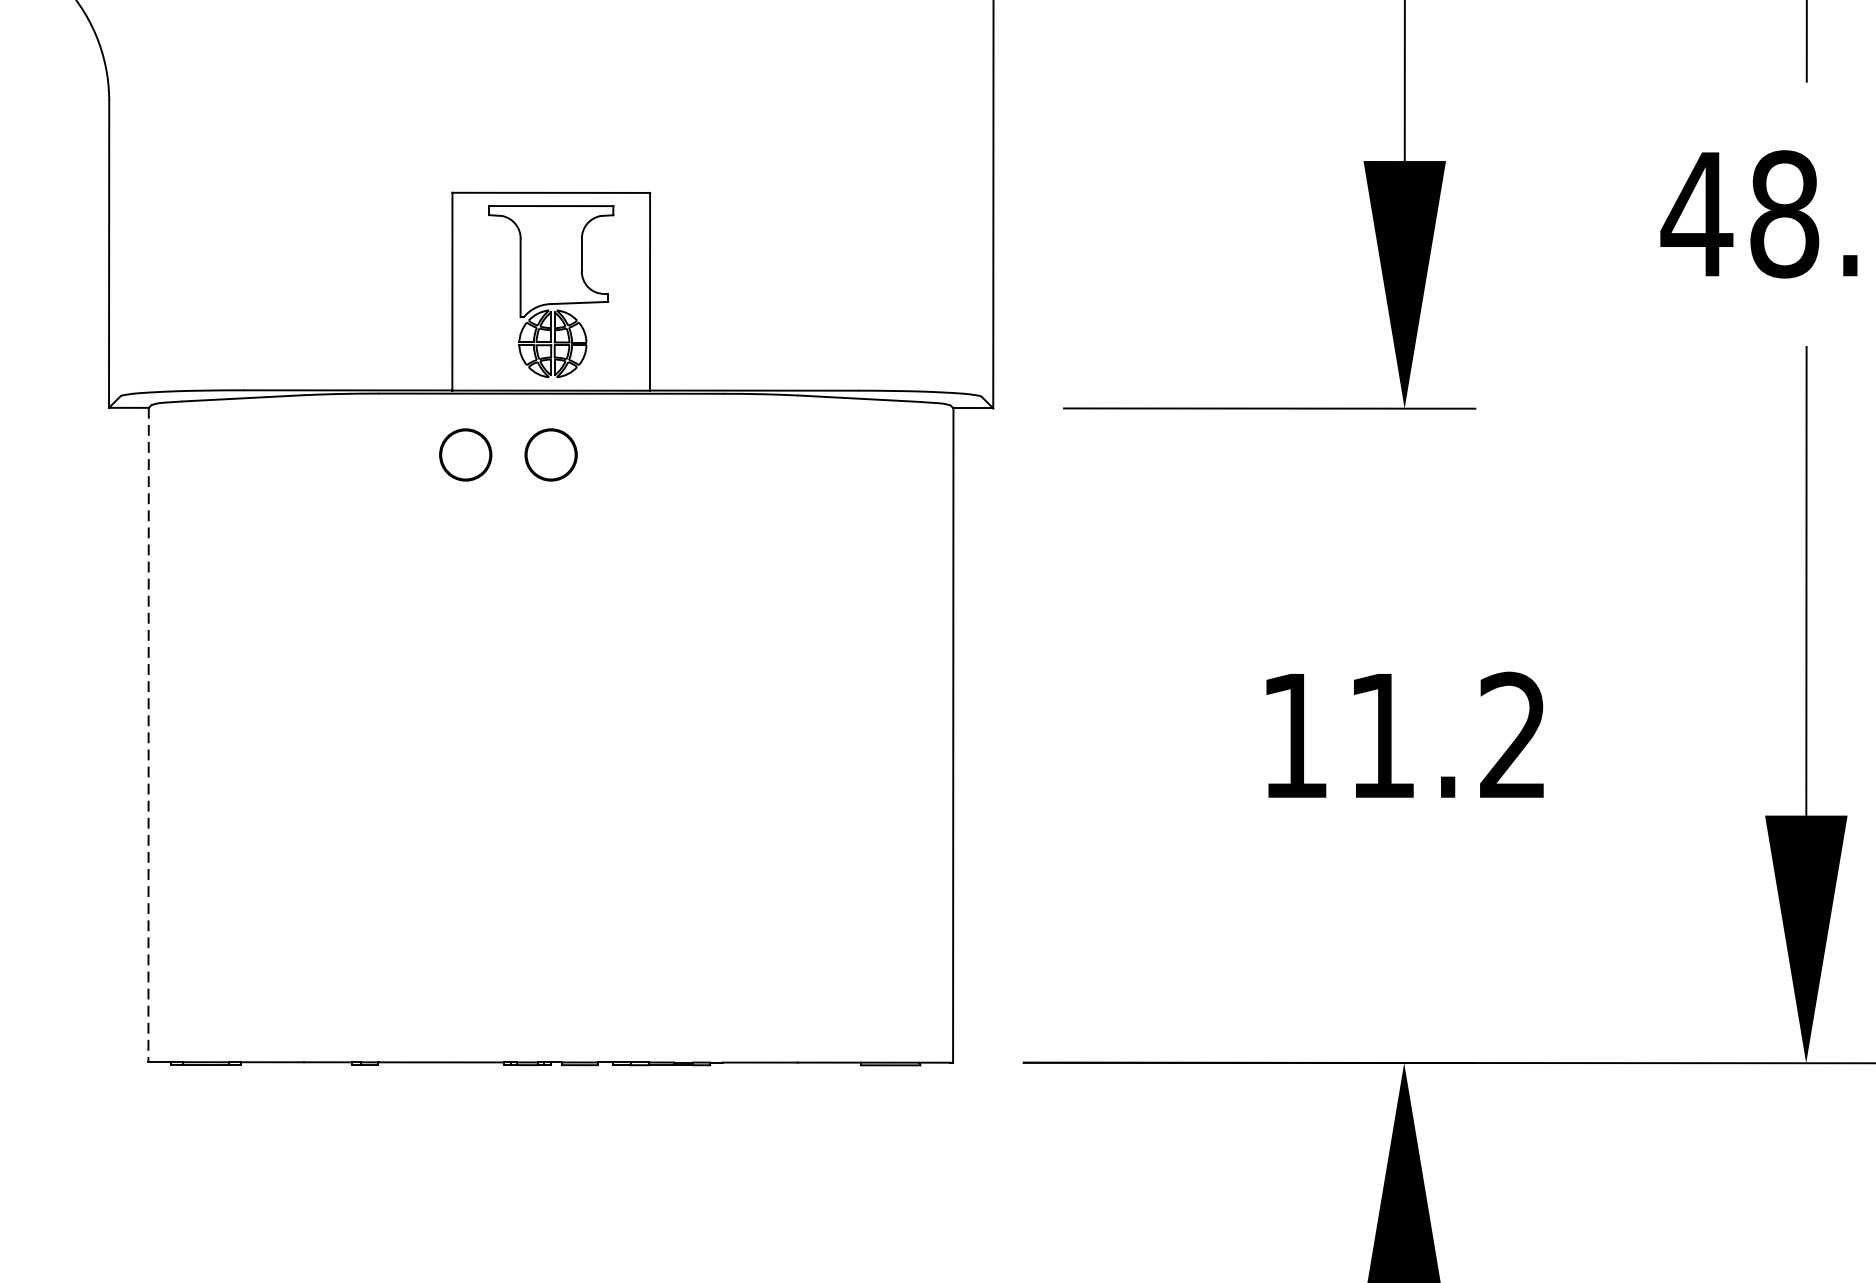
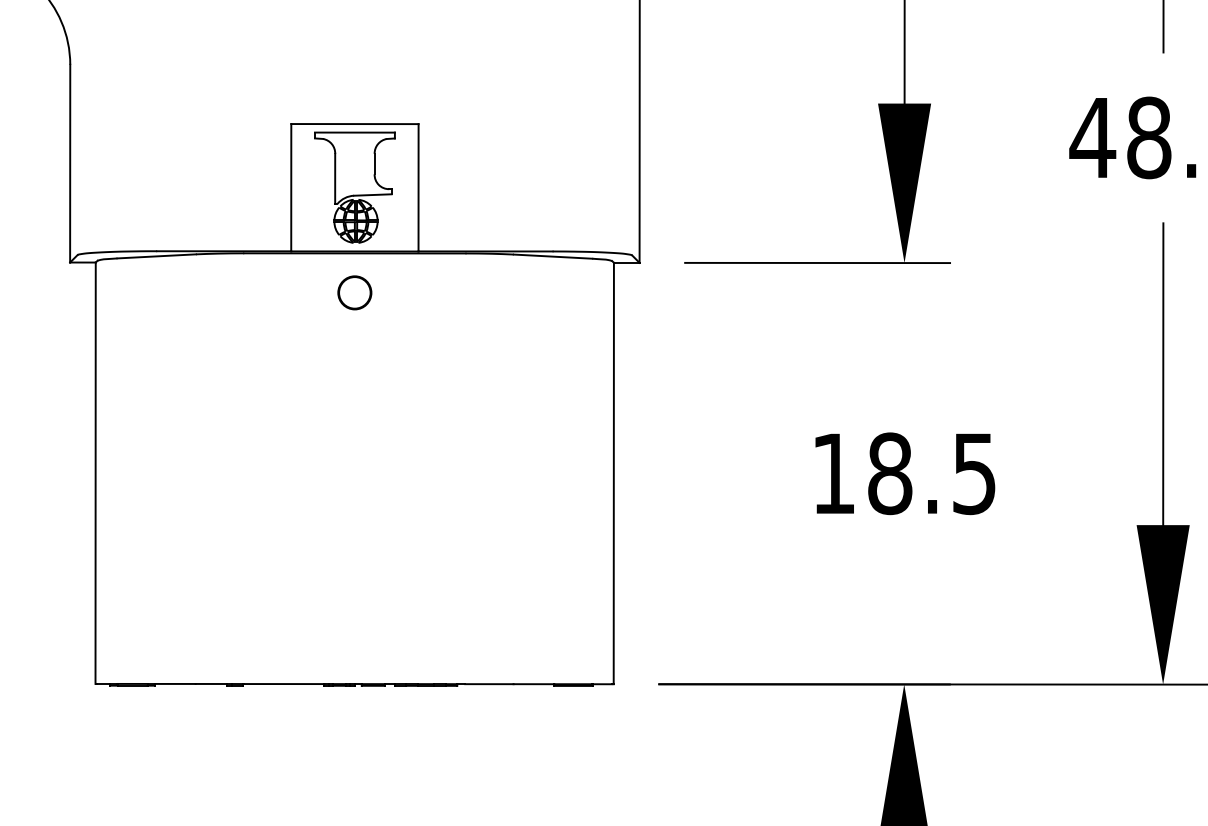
circle: (465, 454) -> (299, 292), removed
line: (148, 735) -> (95, 473), dashed -> solid
text: (1446, 735) -> (931, 473), 11.2 -> 18.5

